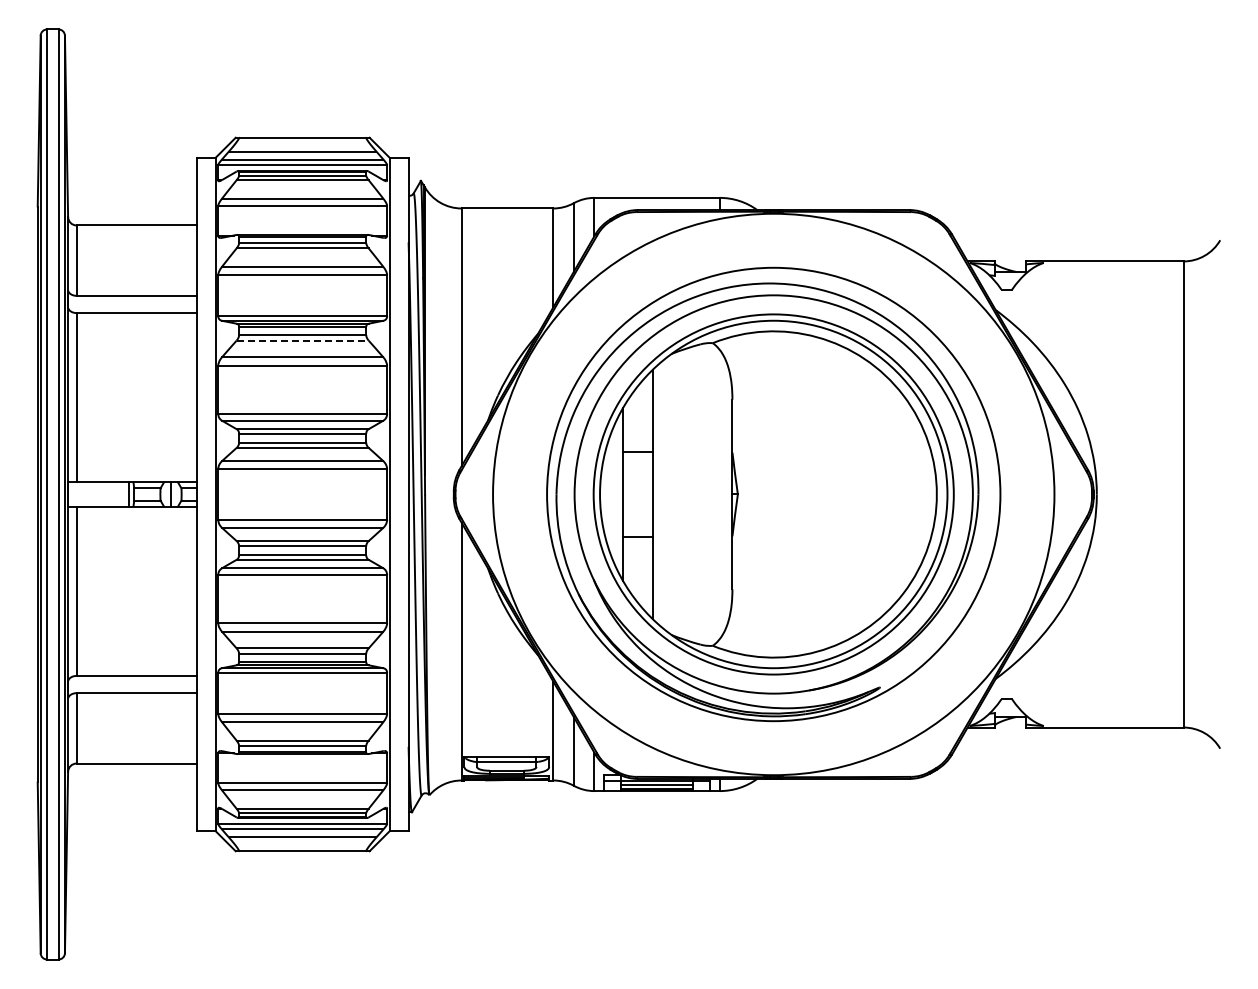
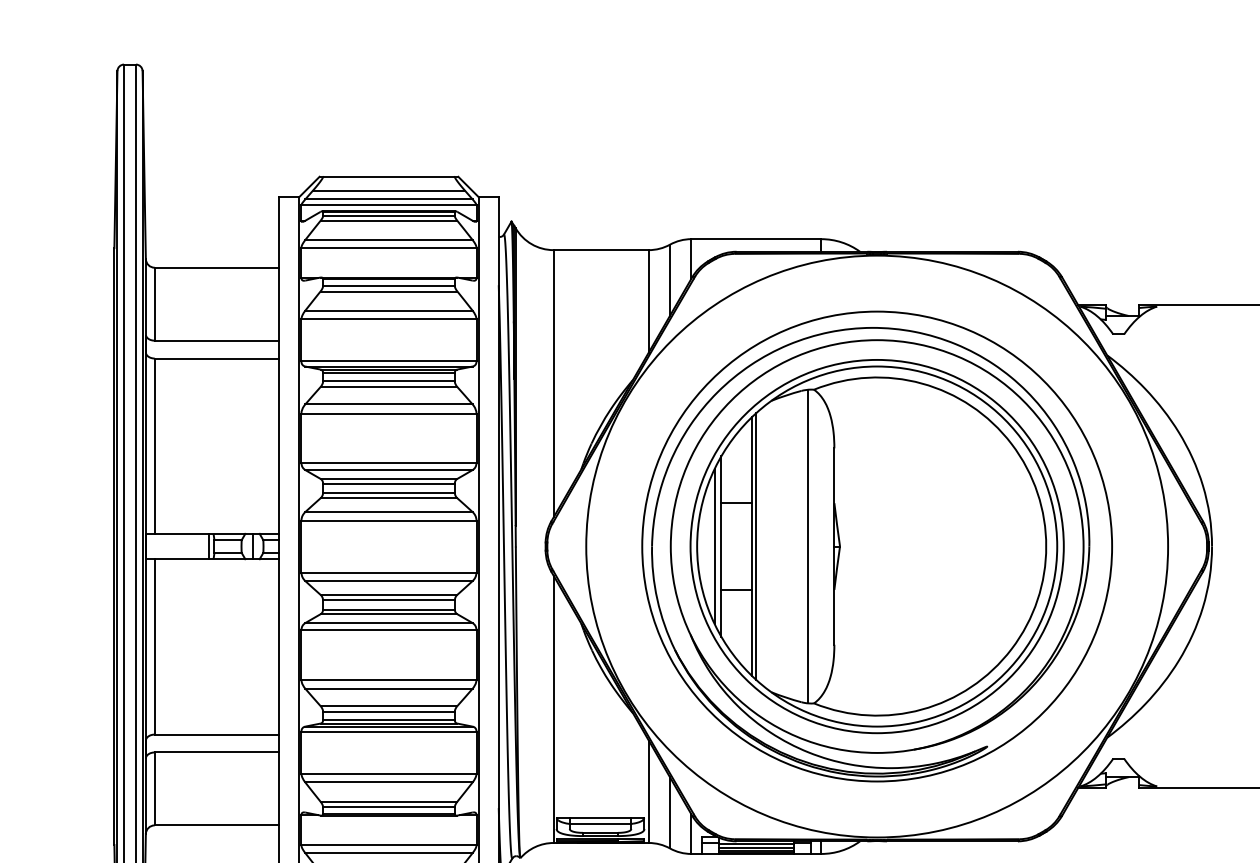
line: (303, 340) -> (389, 386), dashed -> solid
line: (616, 494) -> (714, 546), added
line: (657, 494) -> (756, 546), added
line: (707, 494) -> (808, 546), added

